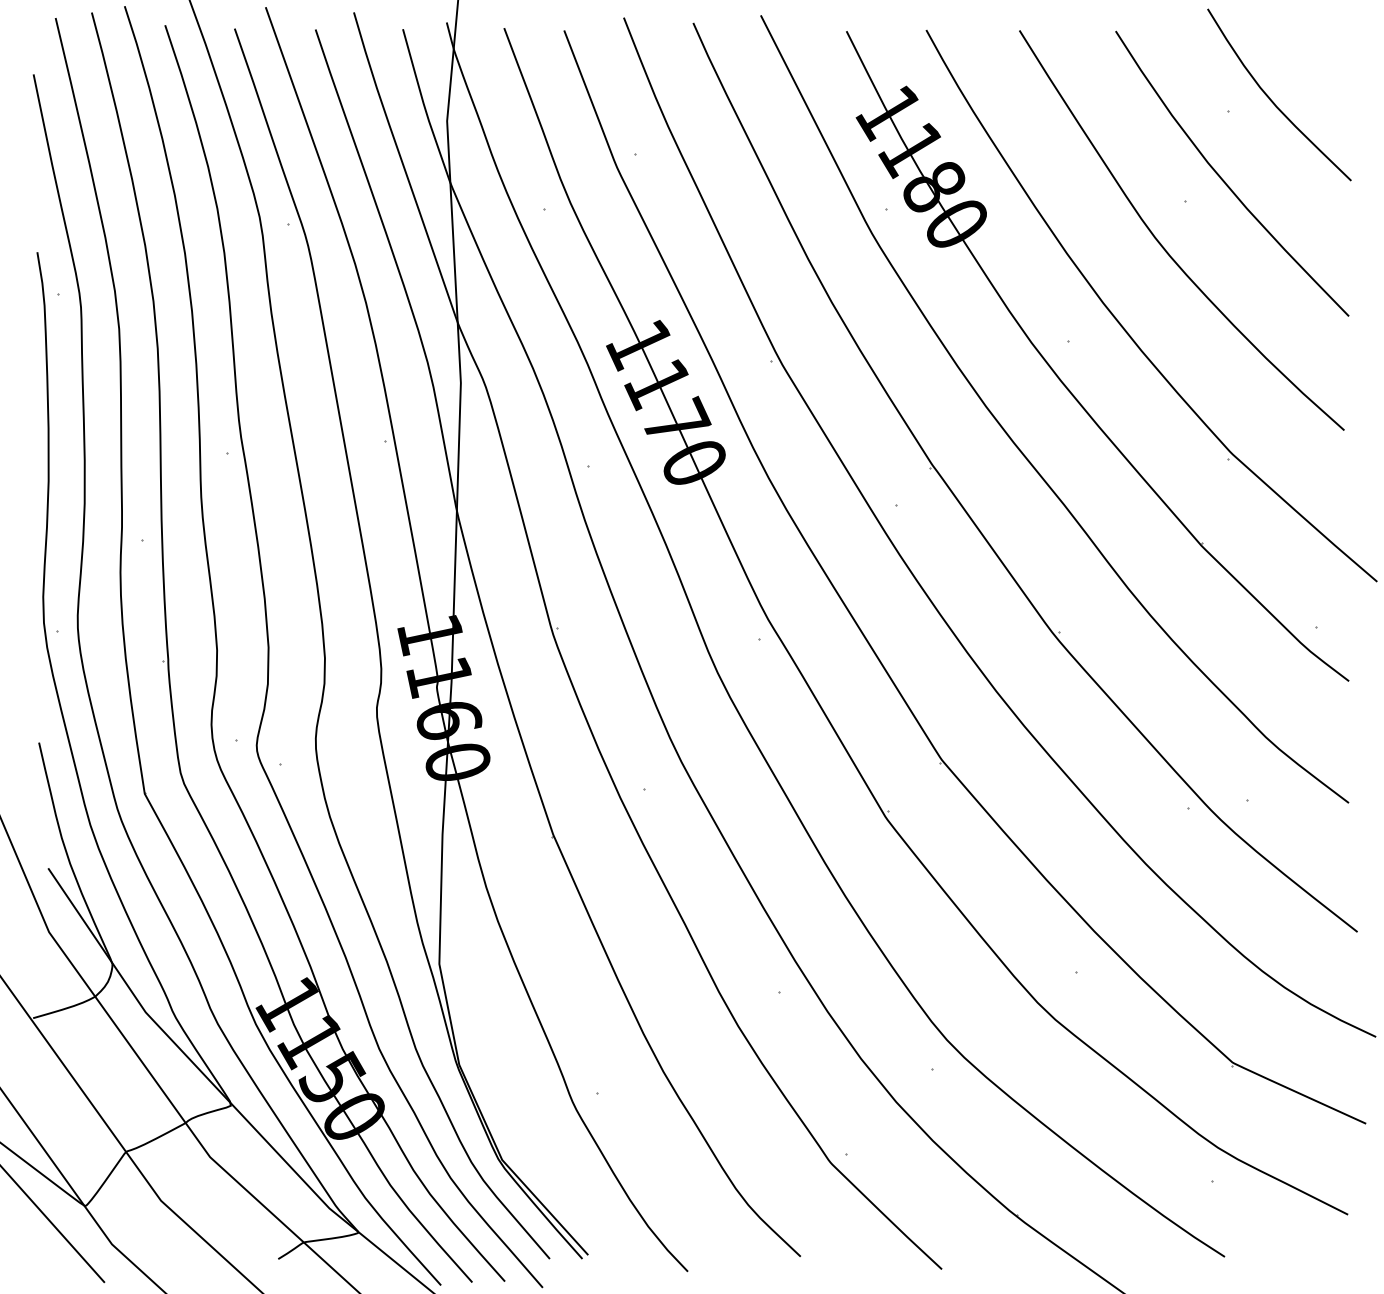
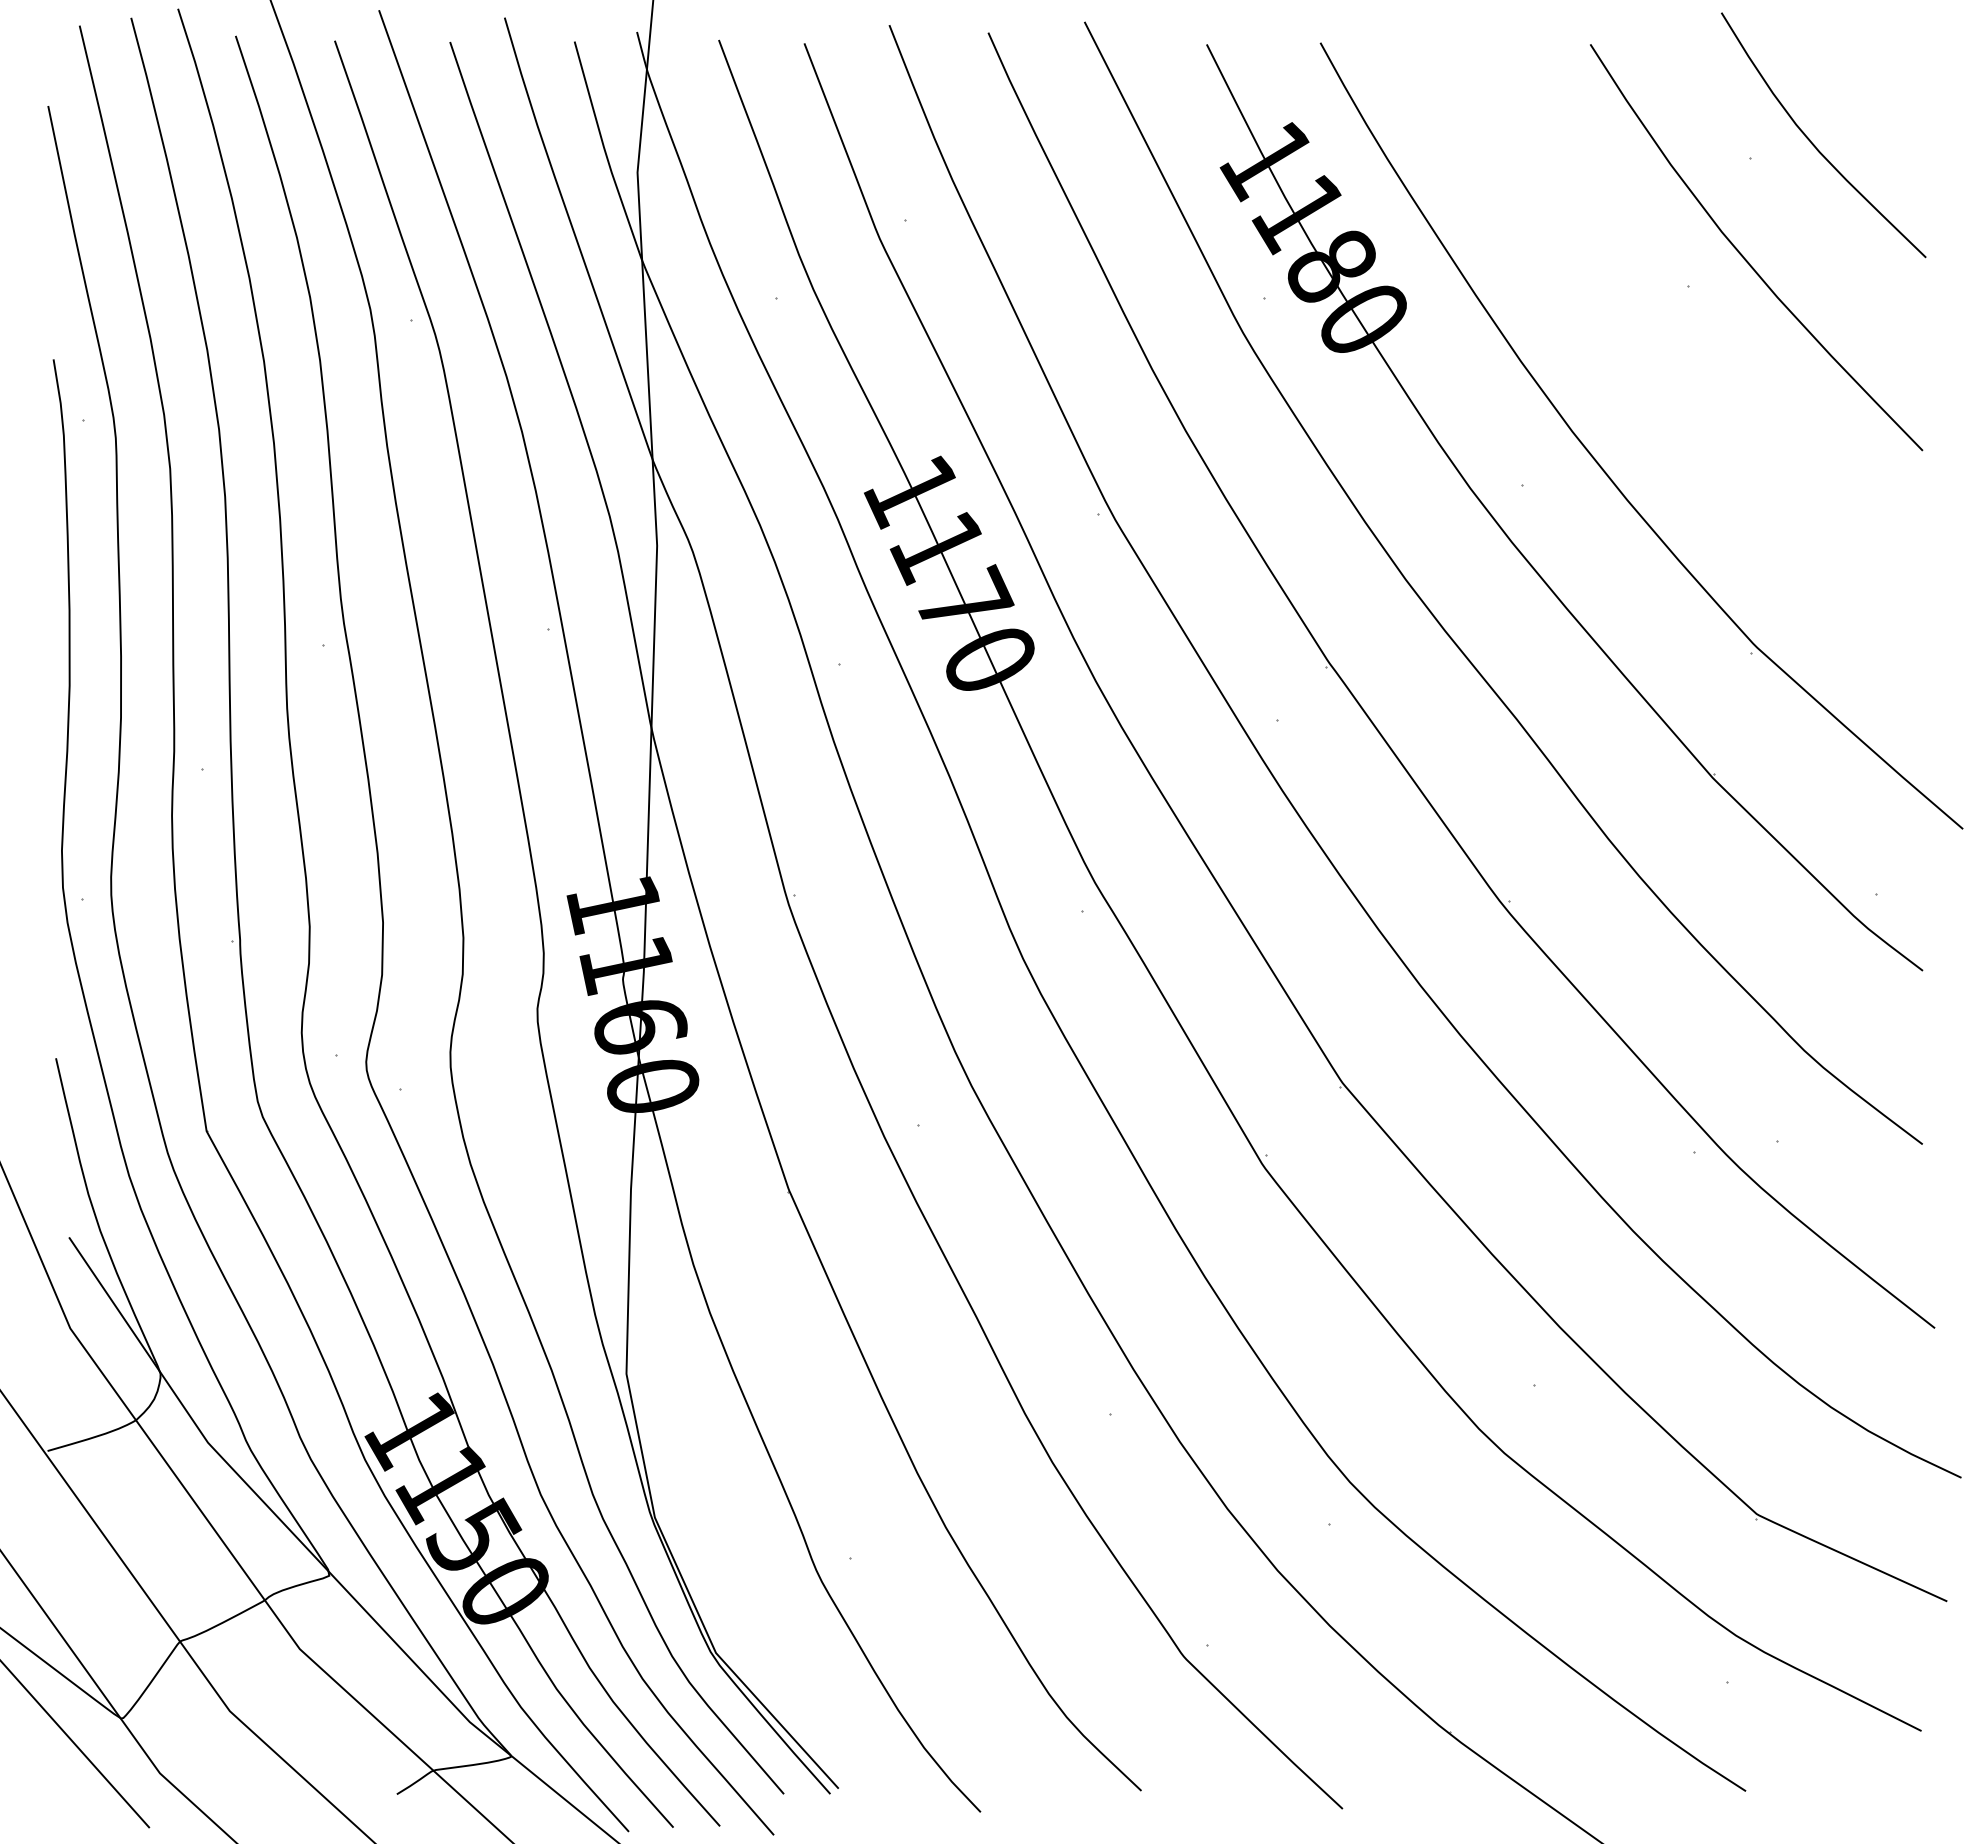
curve: (1163, 246) -> (1658, 351), removed

